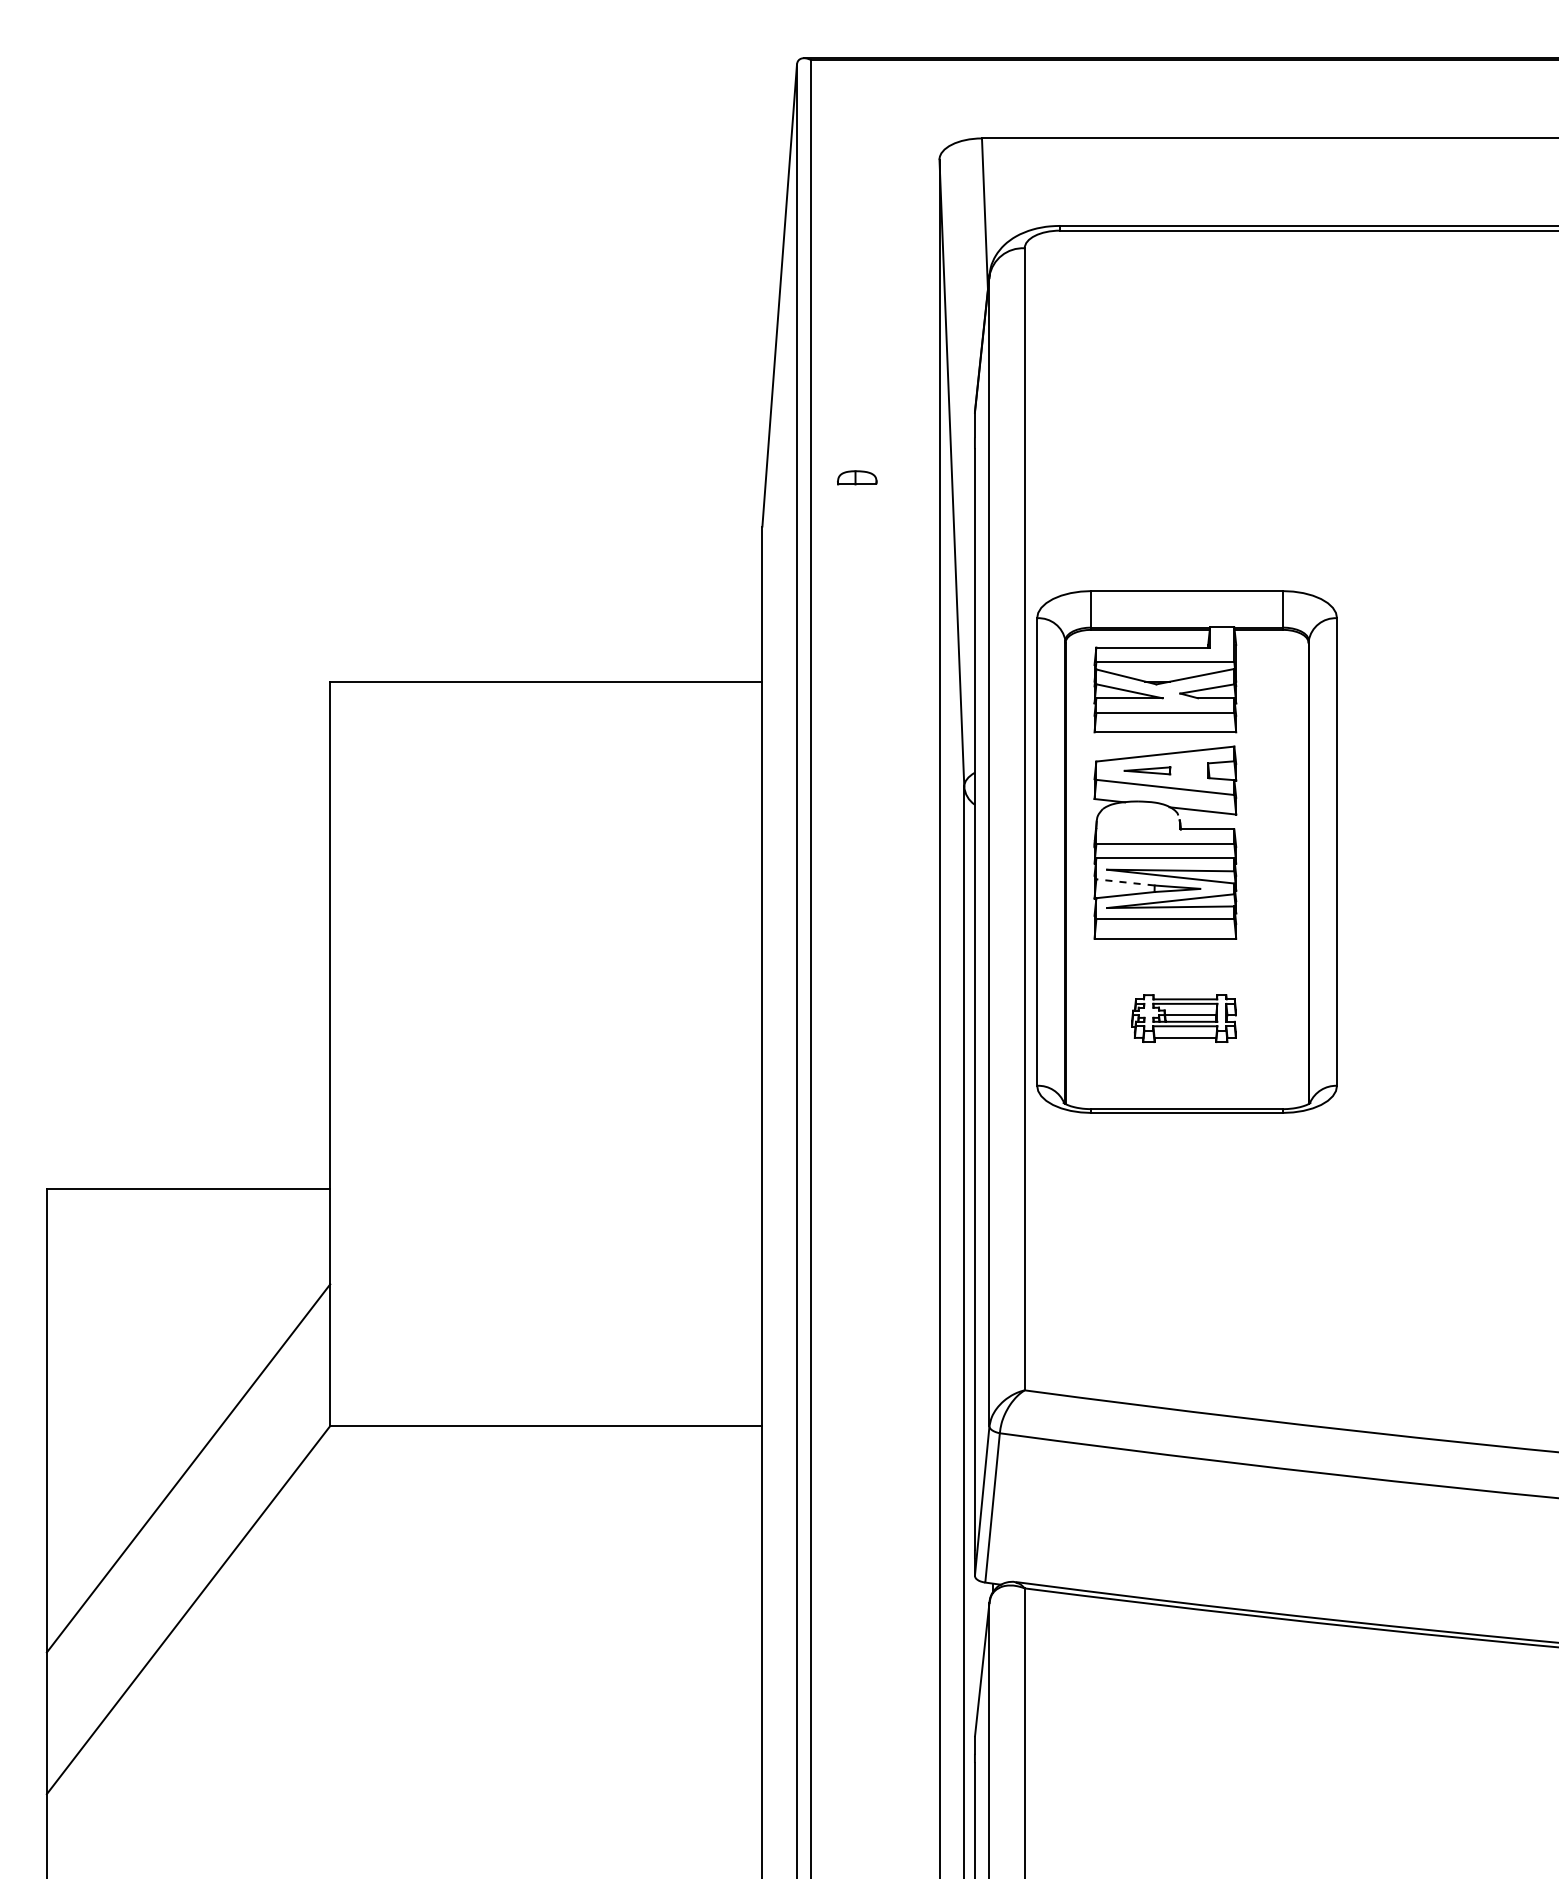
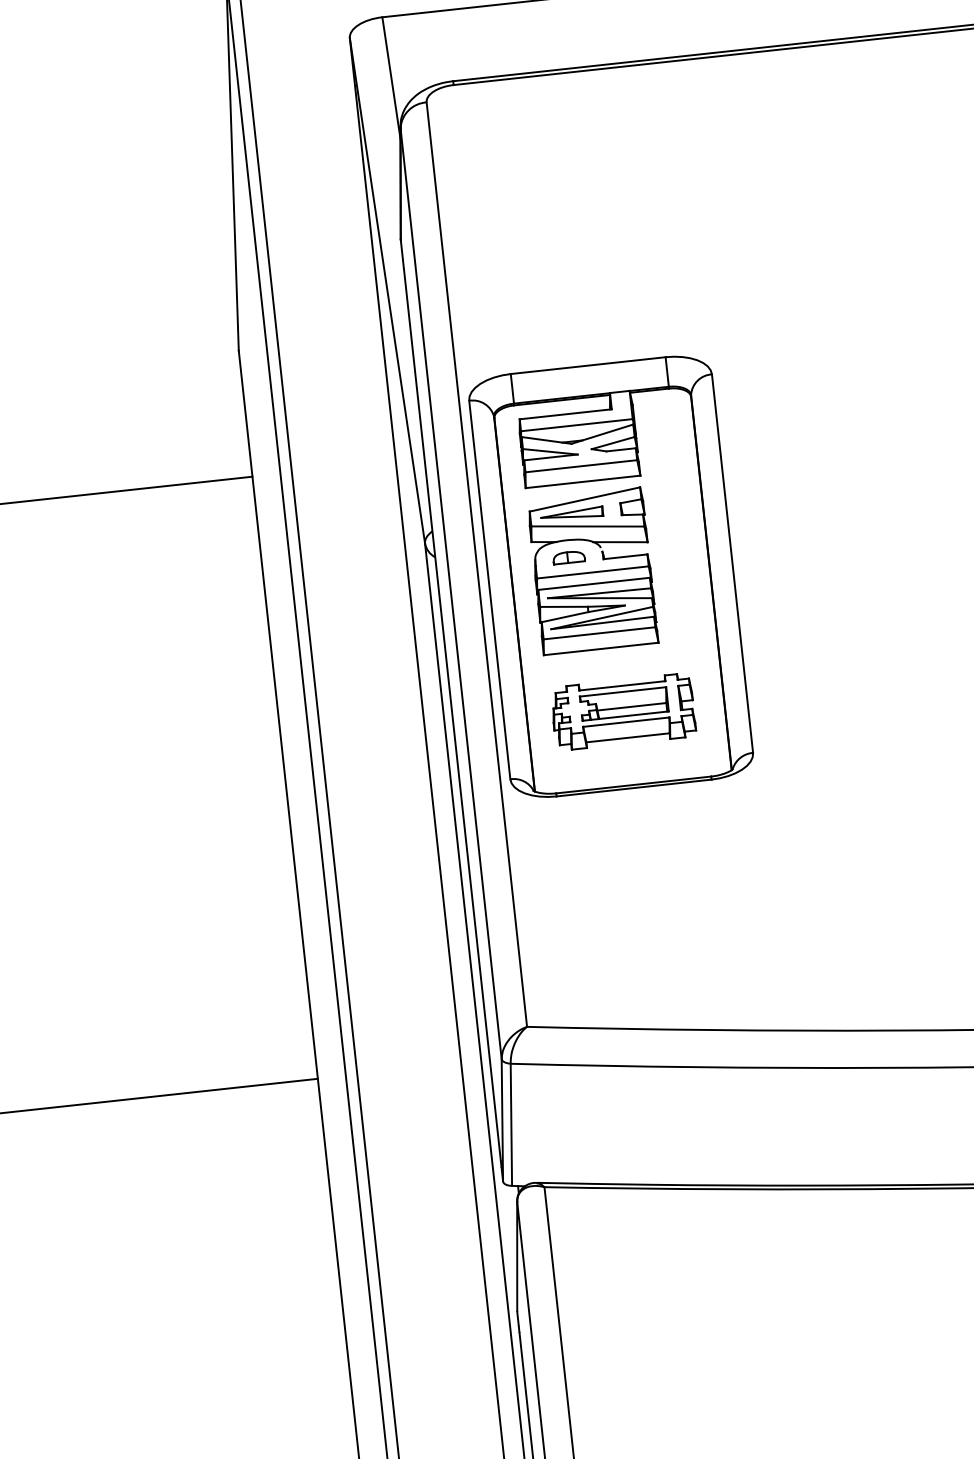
part: (857, 477) -> (569, 557), moved
part: (1147, 770) -> (571, 514), size x1.67
line: (1125, 882) -> (563, 606), dashed -> solid
part: (1183, 1018) -> (622, 711), size x1.67

